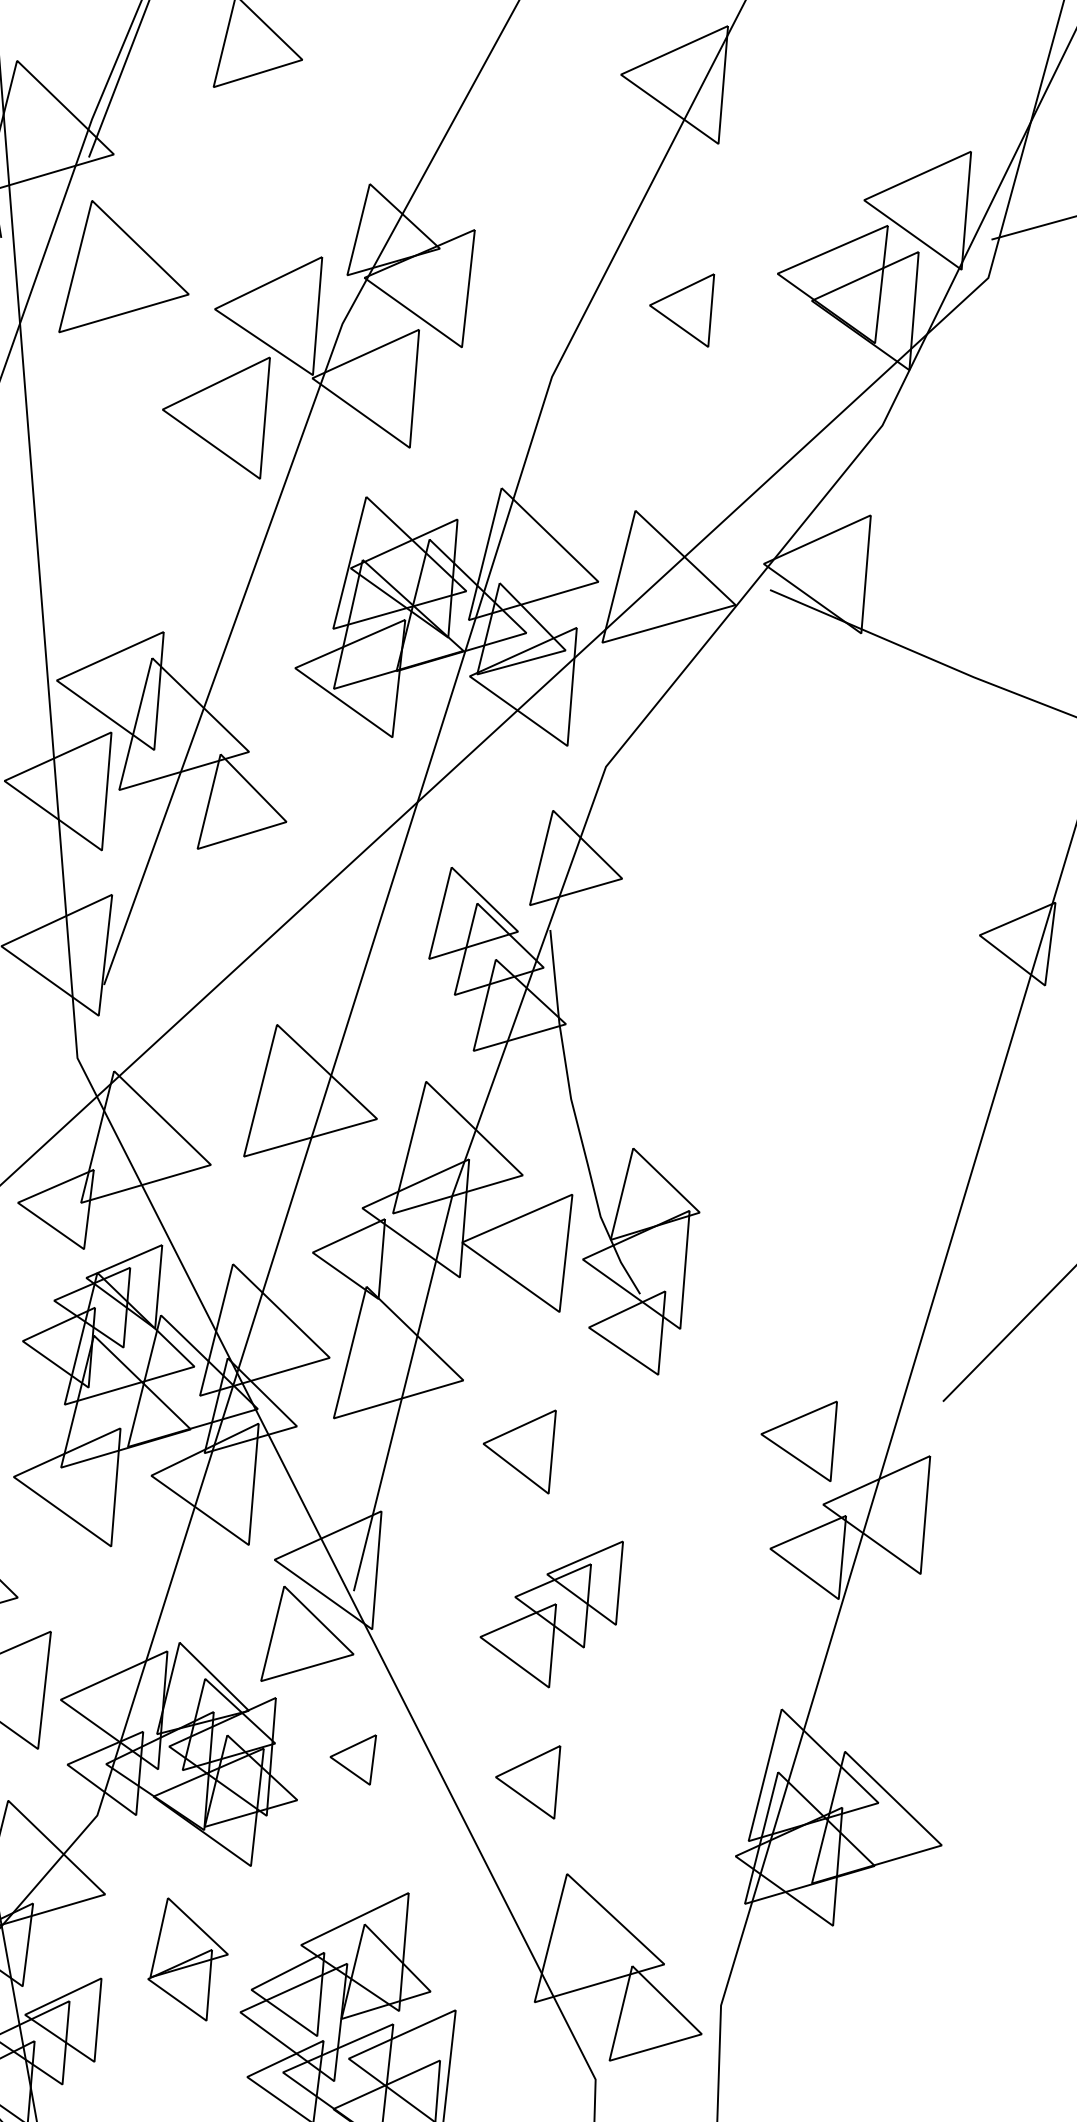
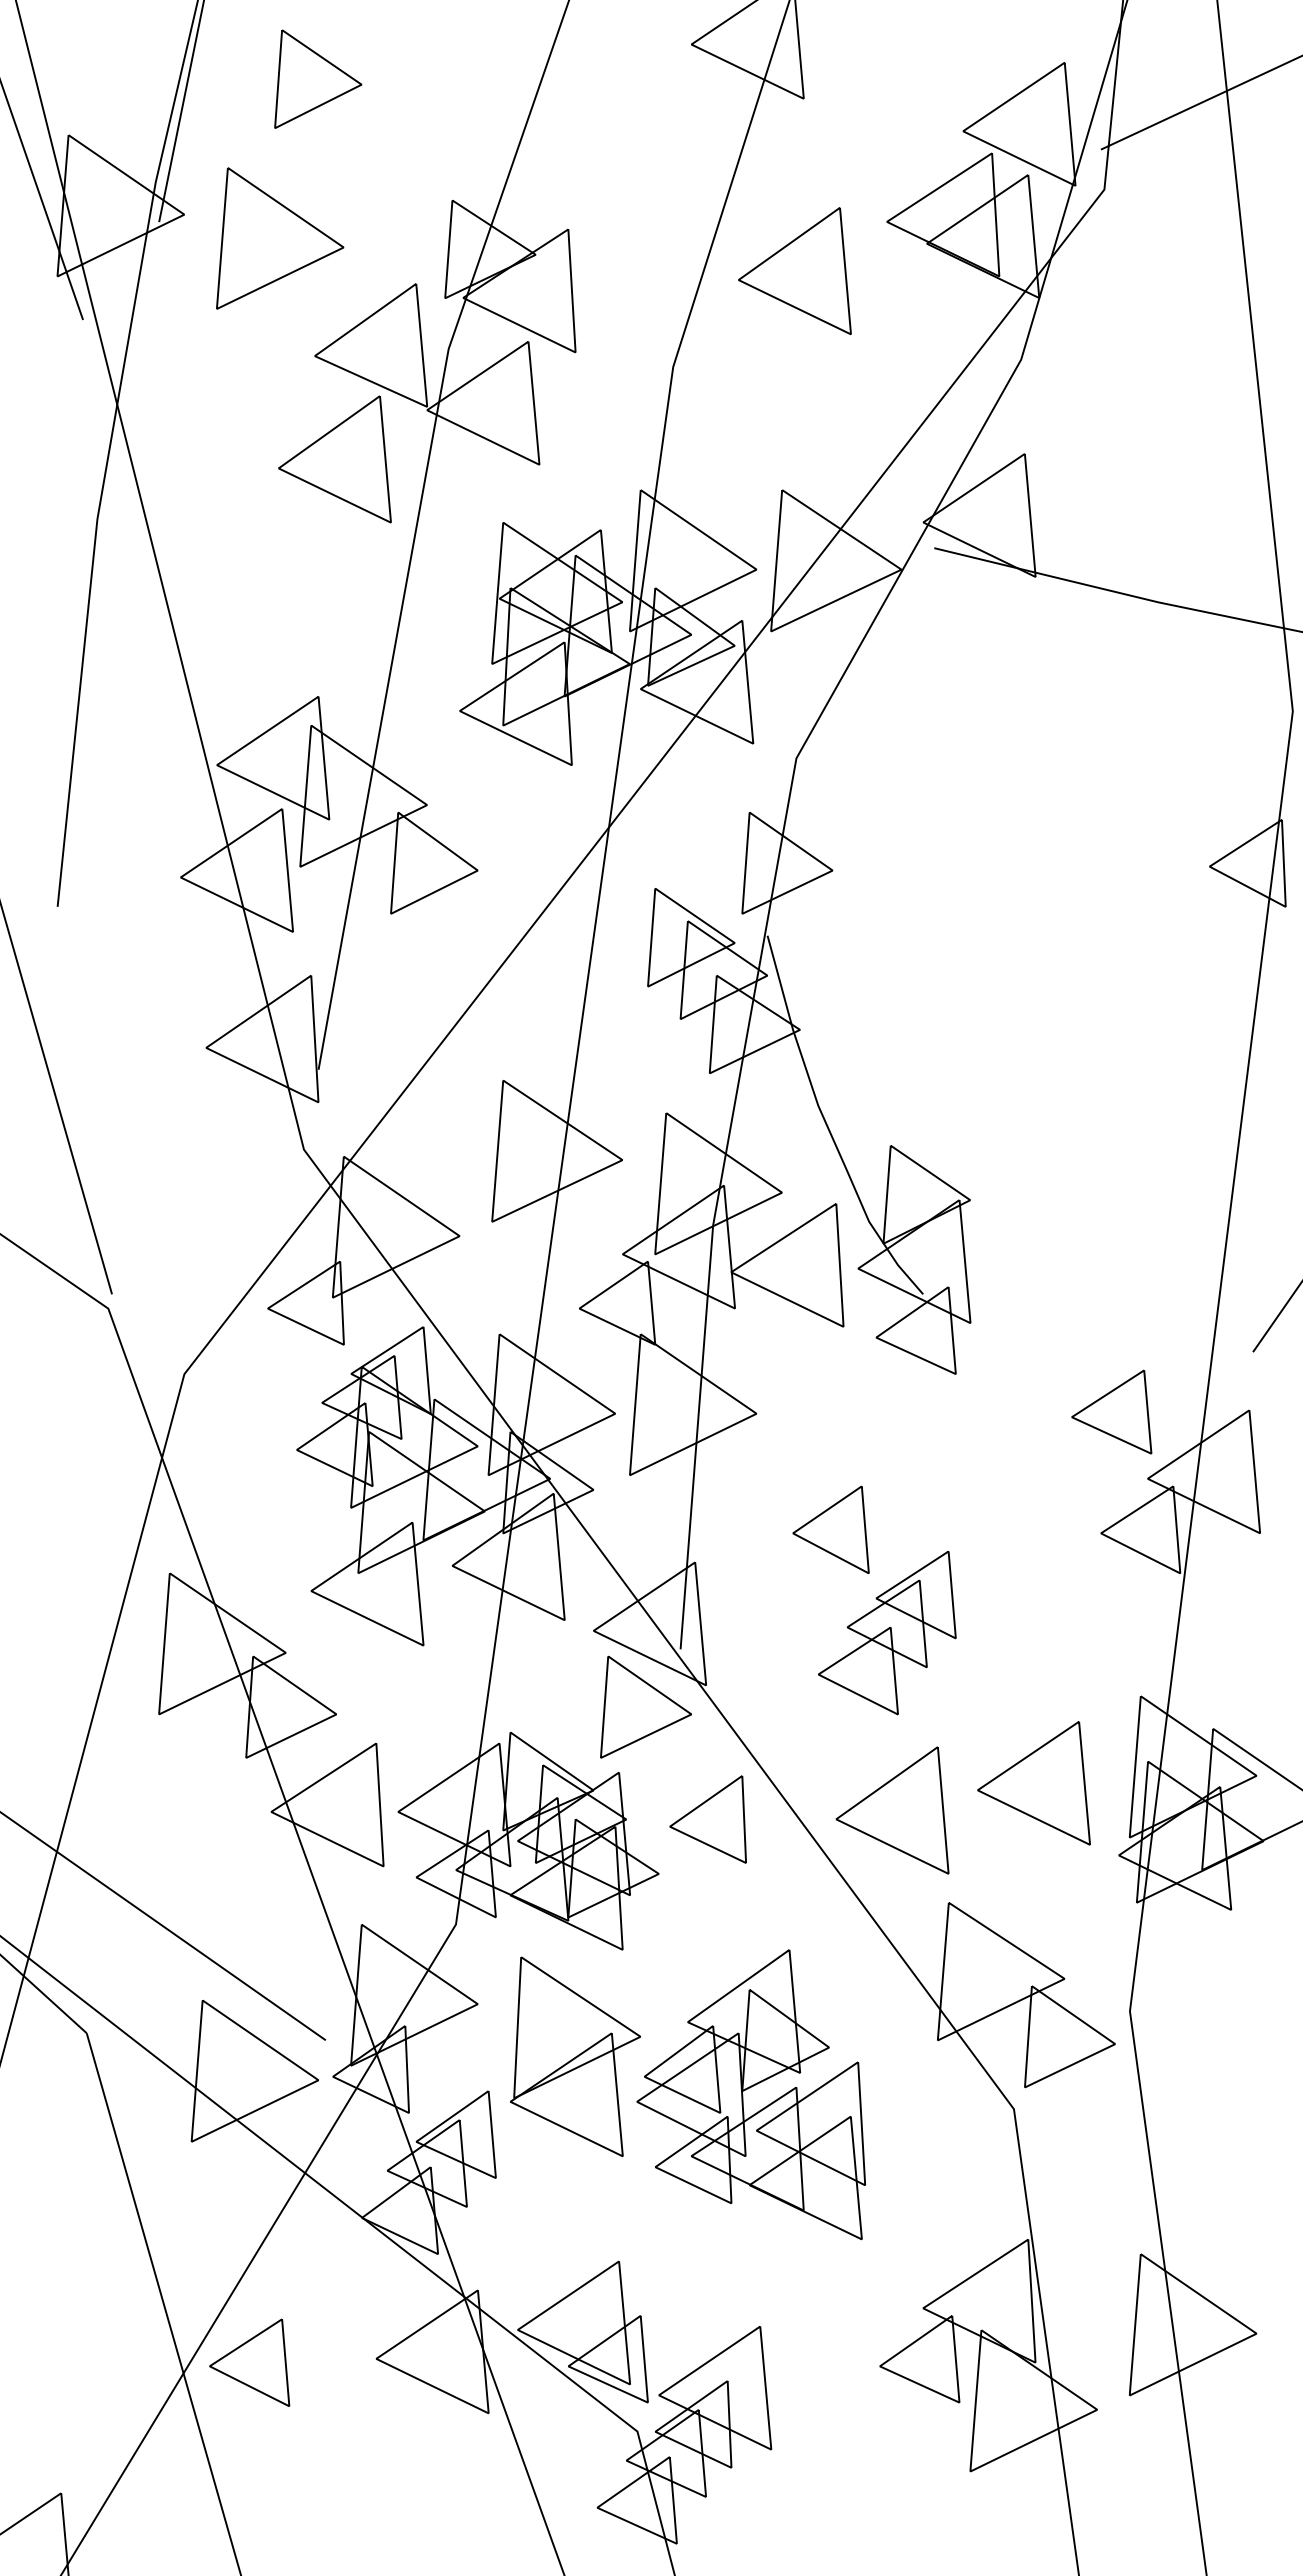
part: (130, 275) -> (280, 238), moved
part: (682, 305) -> (794, 271), size x1.67
part: (519, 1446) -> (830, 1529), moved
part: (352, 1756) -> (707, 1819), size x1.67
part: (666, 1774) -> (1033, 1783), added
part: (528, 1777) -> (892, 1810), size x1.67
part: (189, 1959) -> (575, 2056), size x1.67

